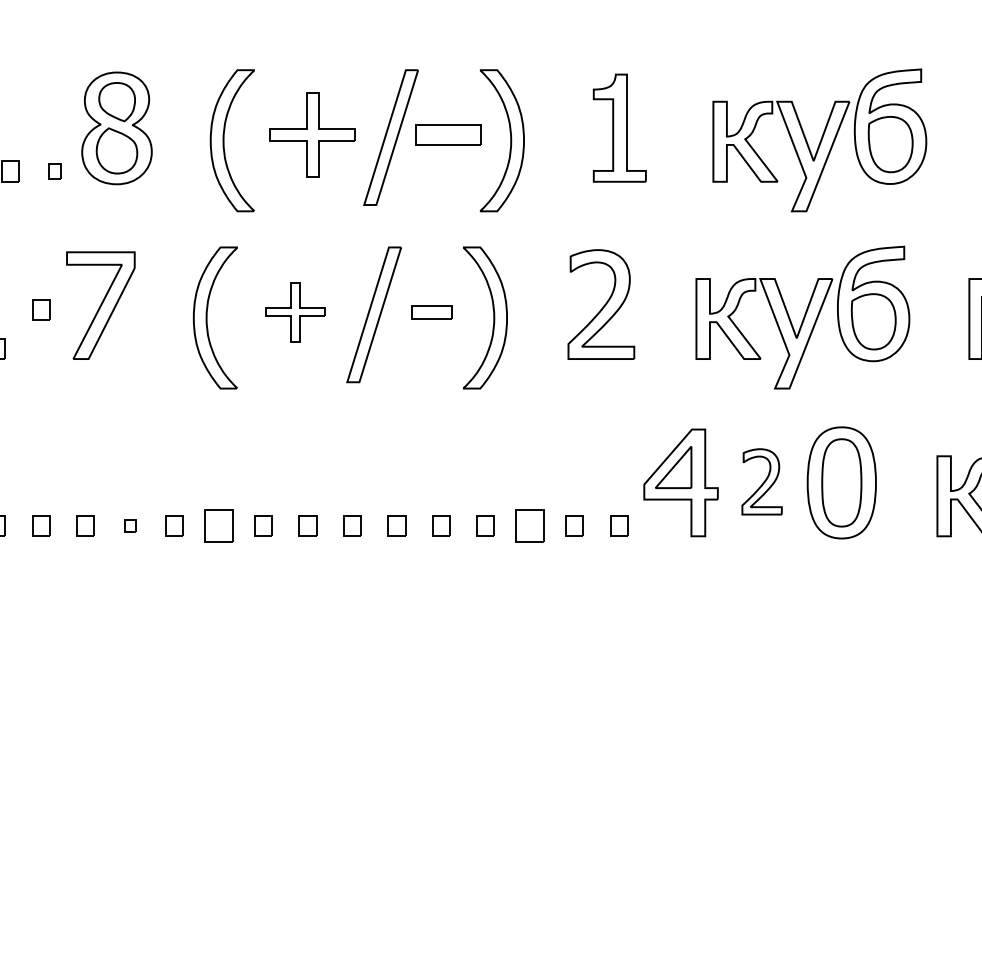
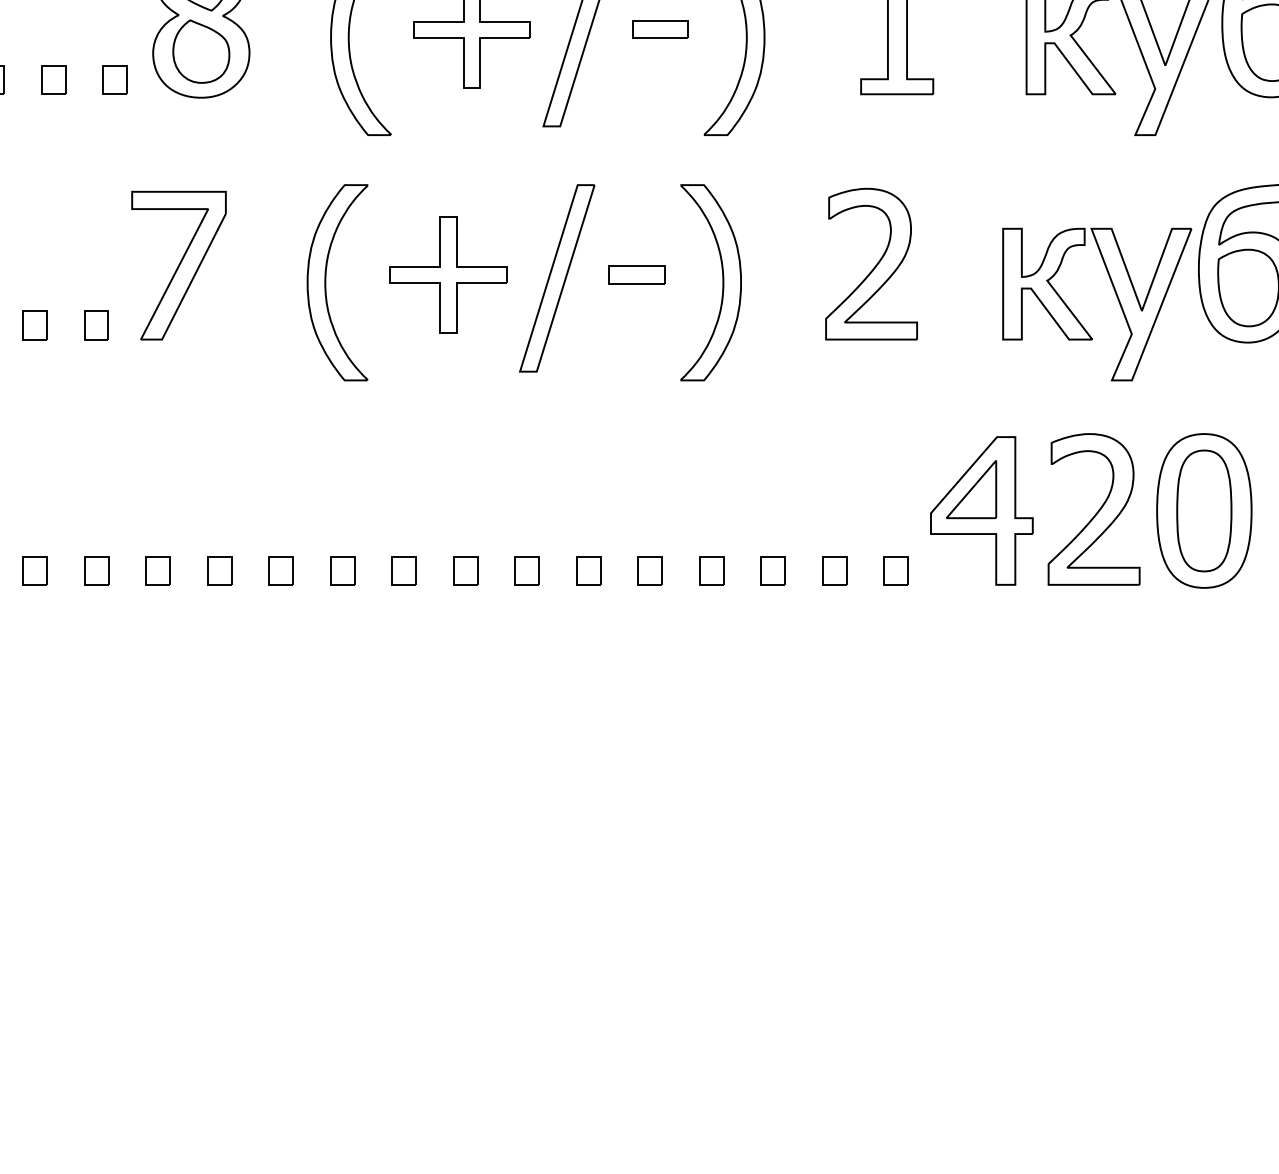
part: (448, 134) -> (660, 28), size x0.62
part: (54, 171) -> (114, 80), size x1.43
part: (41, 309) -> (96, 324), moved
part: (295, 311) -> (448, 273), size x1.43
part: (761, 481) -> (1093, 509), size x1.67
part: (130, 525) -> (220, 569), size x1.67
part: (219, 525) -> (343, 569), size x0.62
part: (530, 525) -> (773, 569), size x0.62

